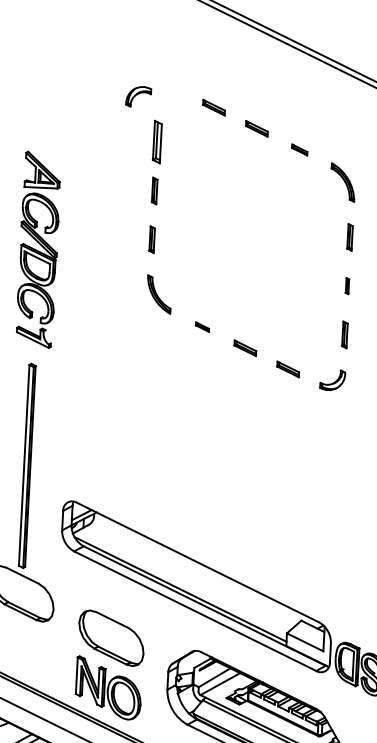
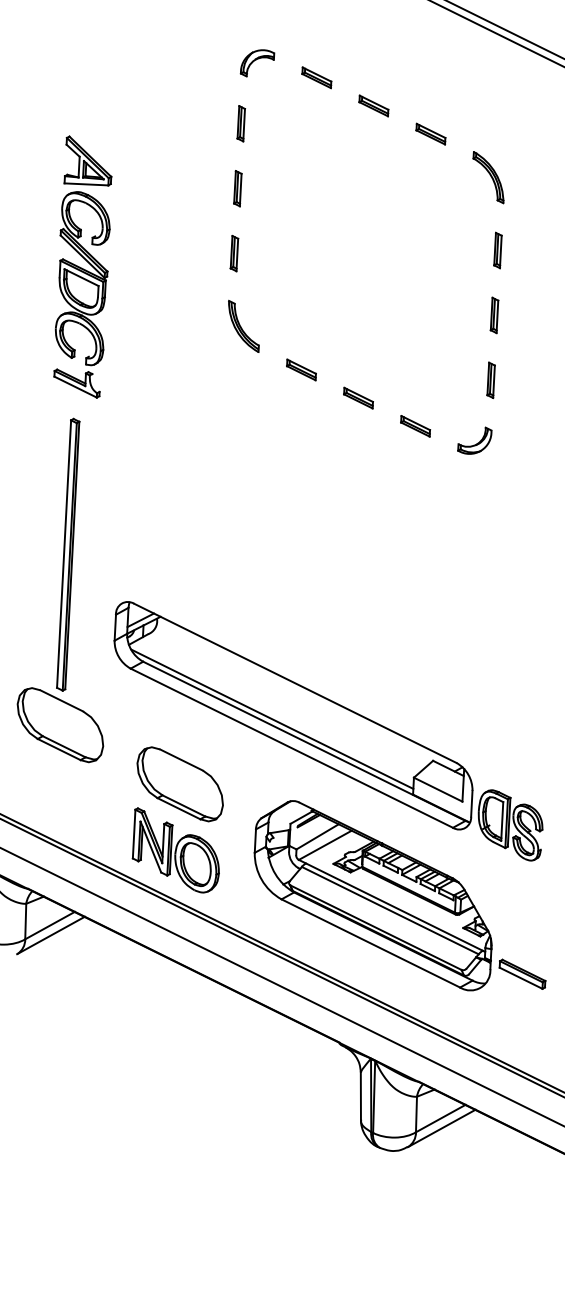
part: (138, 96) -> (257, 63), moved
part: (156, 142) -> (240, 123), size x0.62
part: (299, 149) -> (430, 133), size x1.43
part: (347, 286) -> (494, 315), size x1.67
part: (202, 326) -> (301, 369), size x1.67

